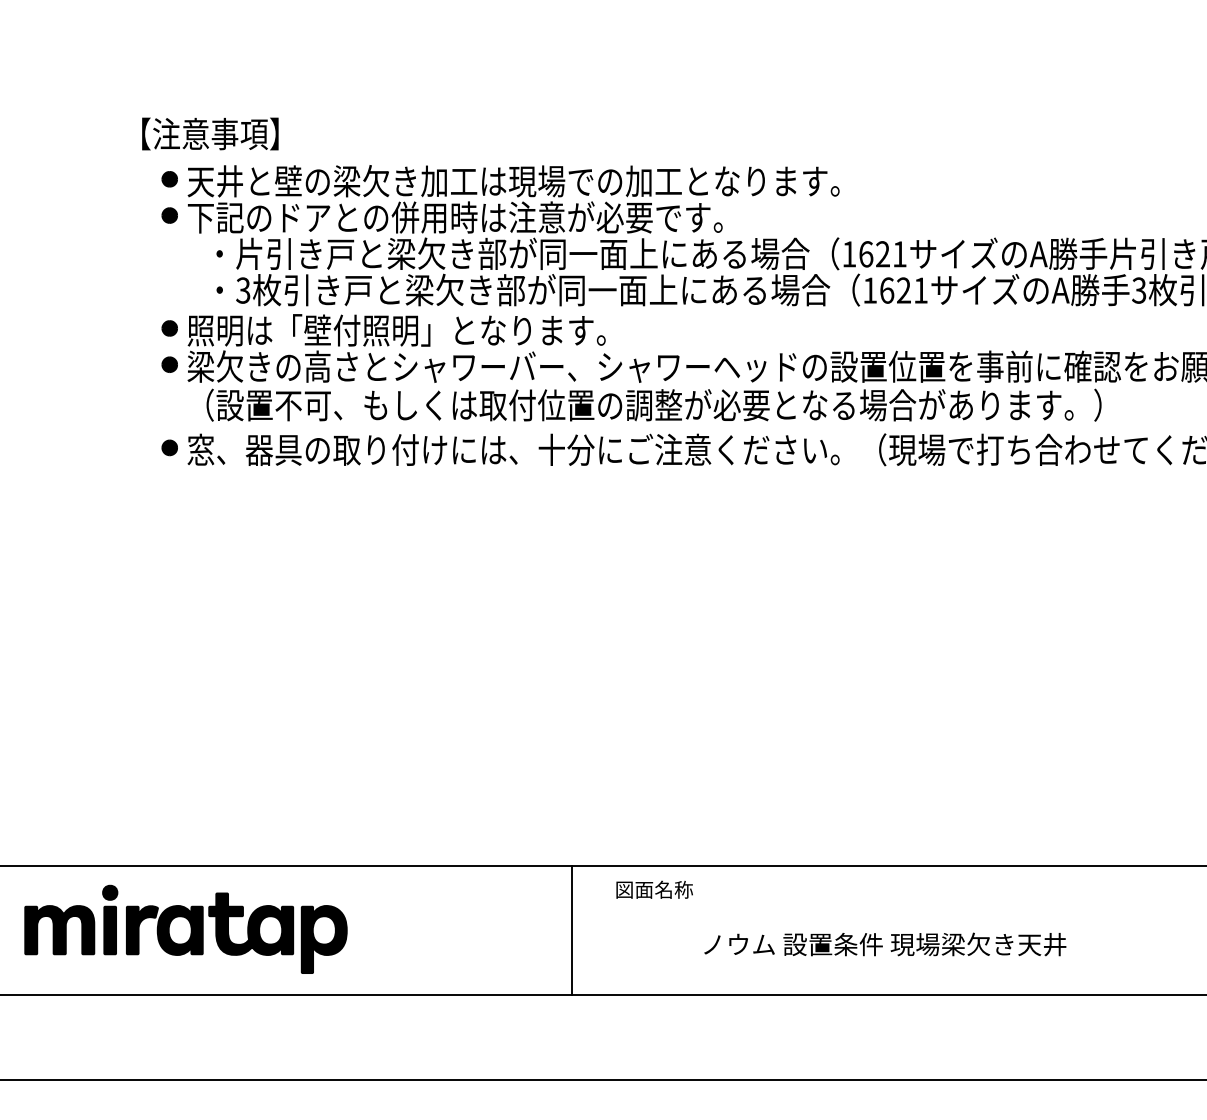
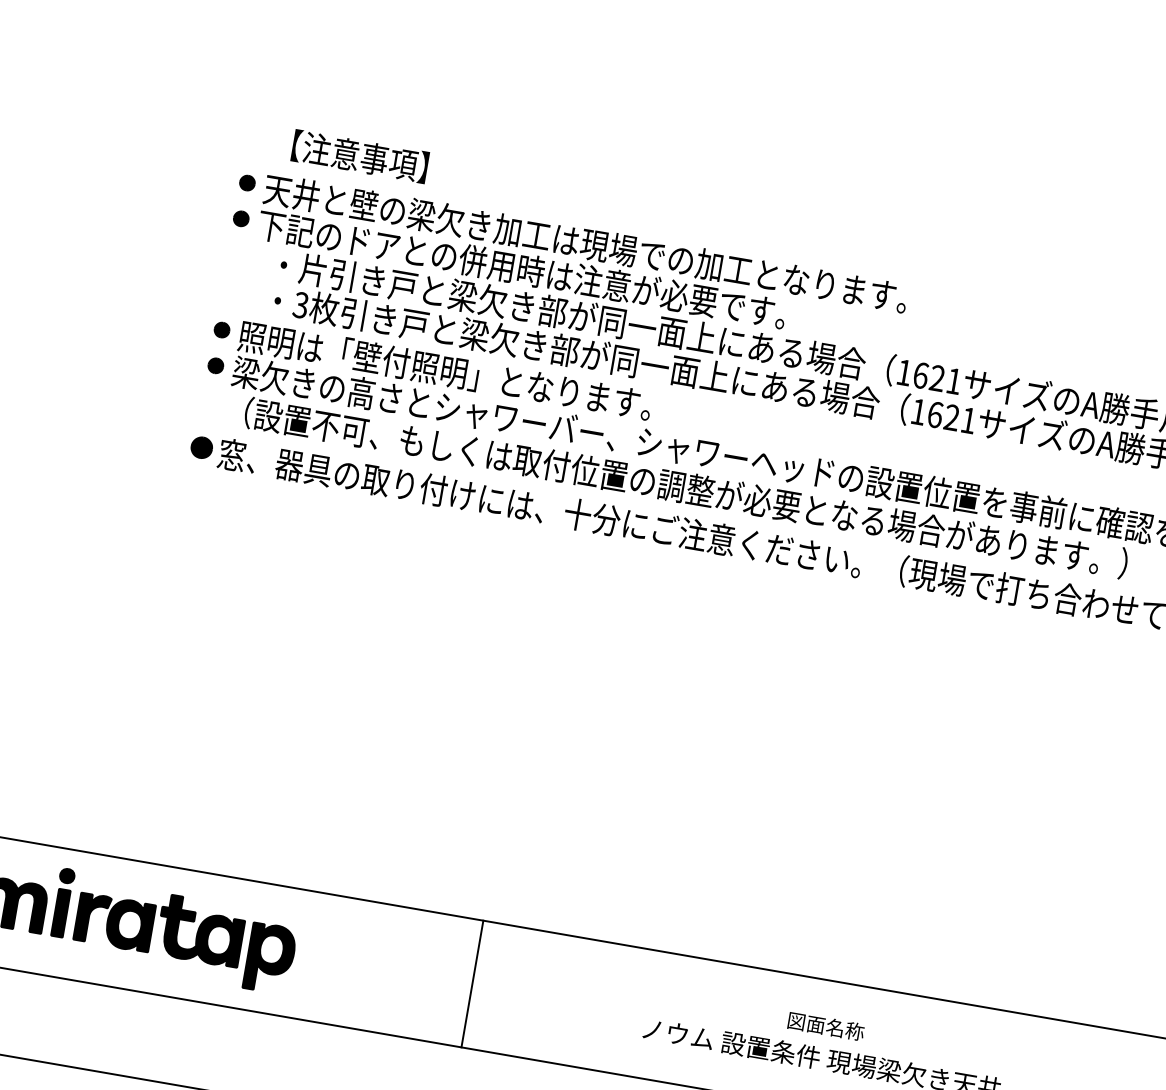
text: (210, 133) -> (360, 156), moved
part: (169, 447) -> (201, 447), size x1.4
text: (654, 889) -> (826, 1026), moved
line: (571, 929) -> (472, 983), moved

